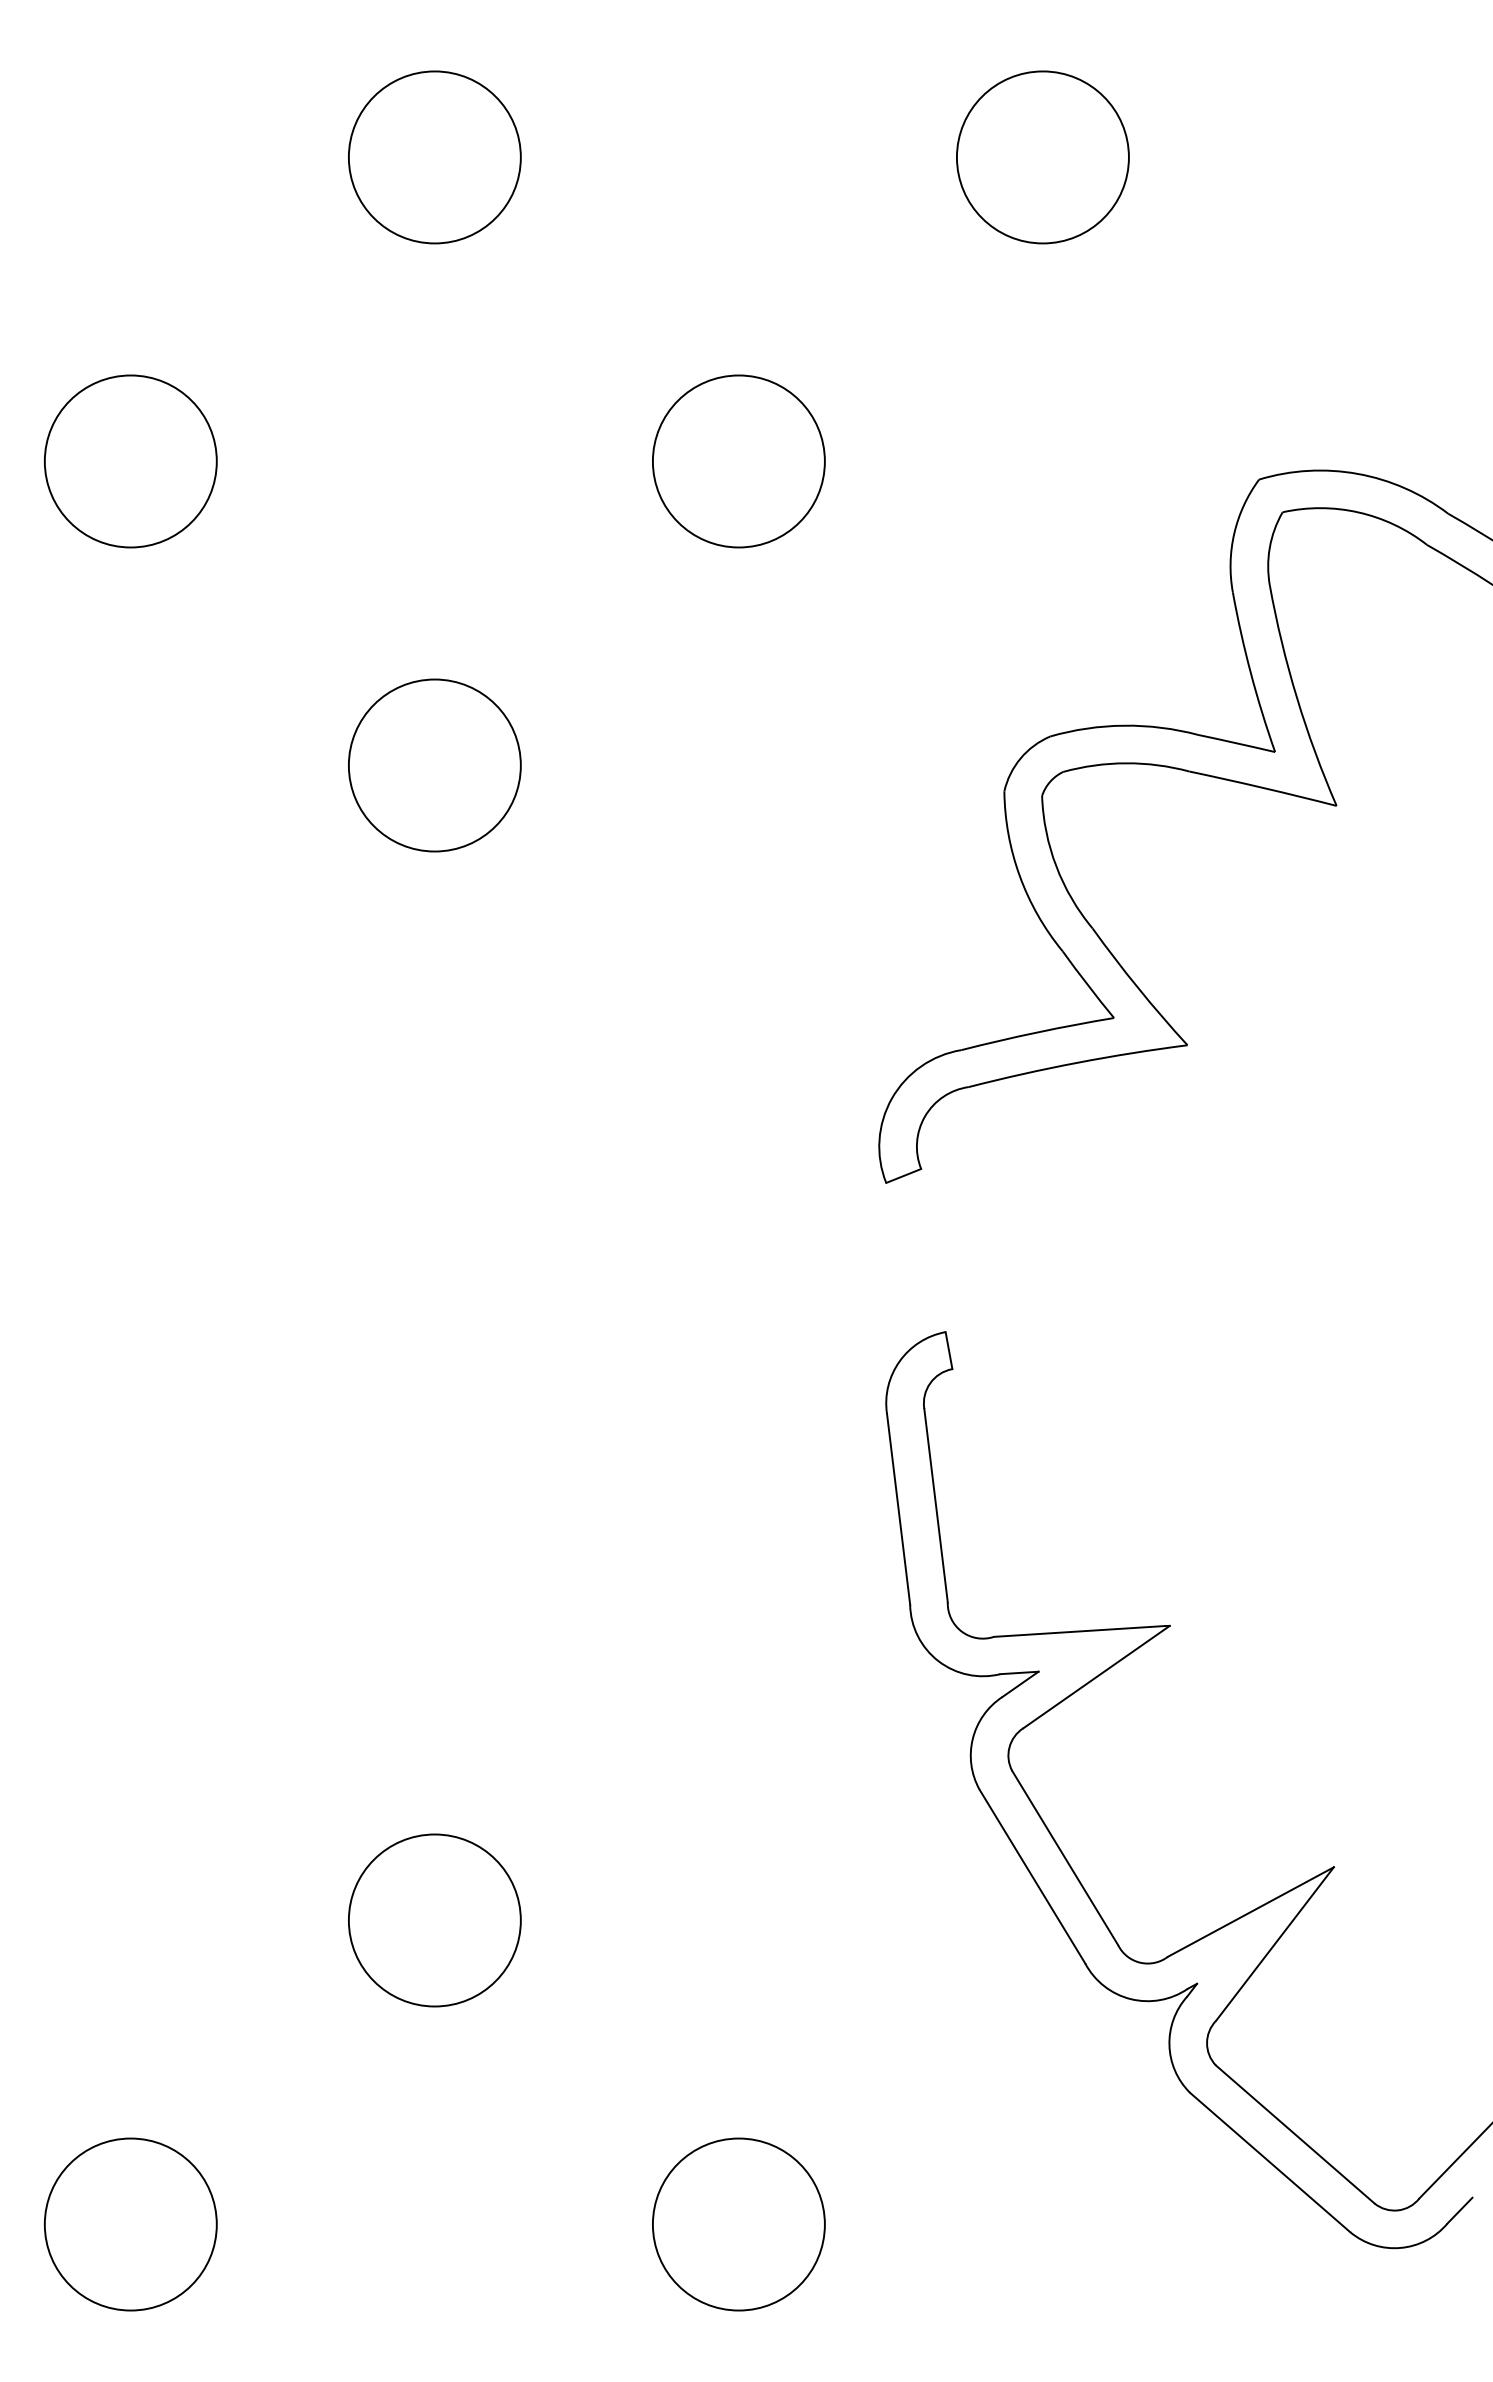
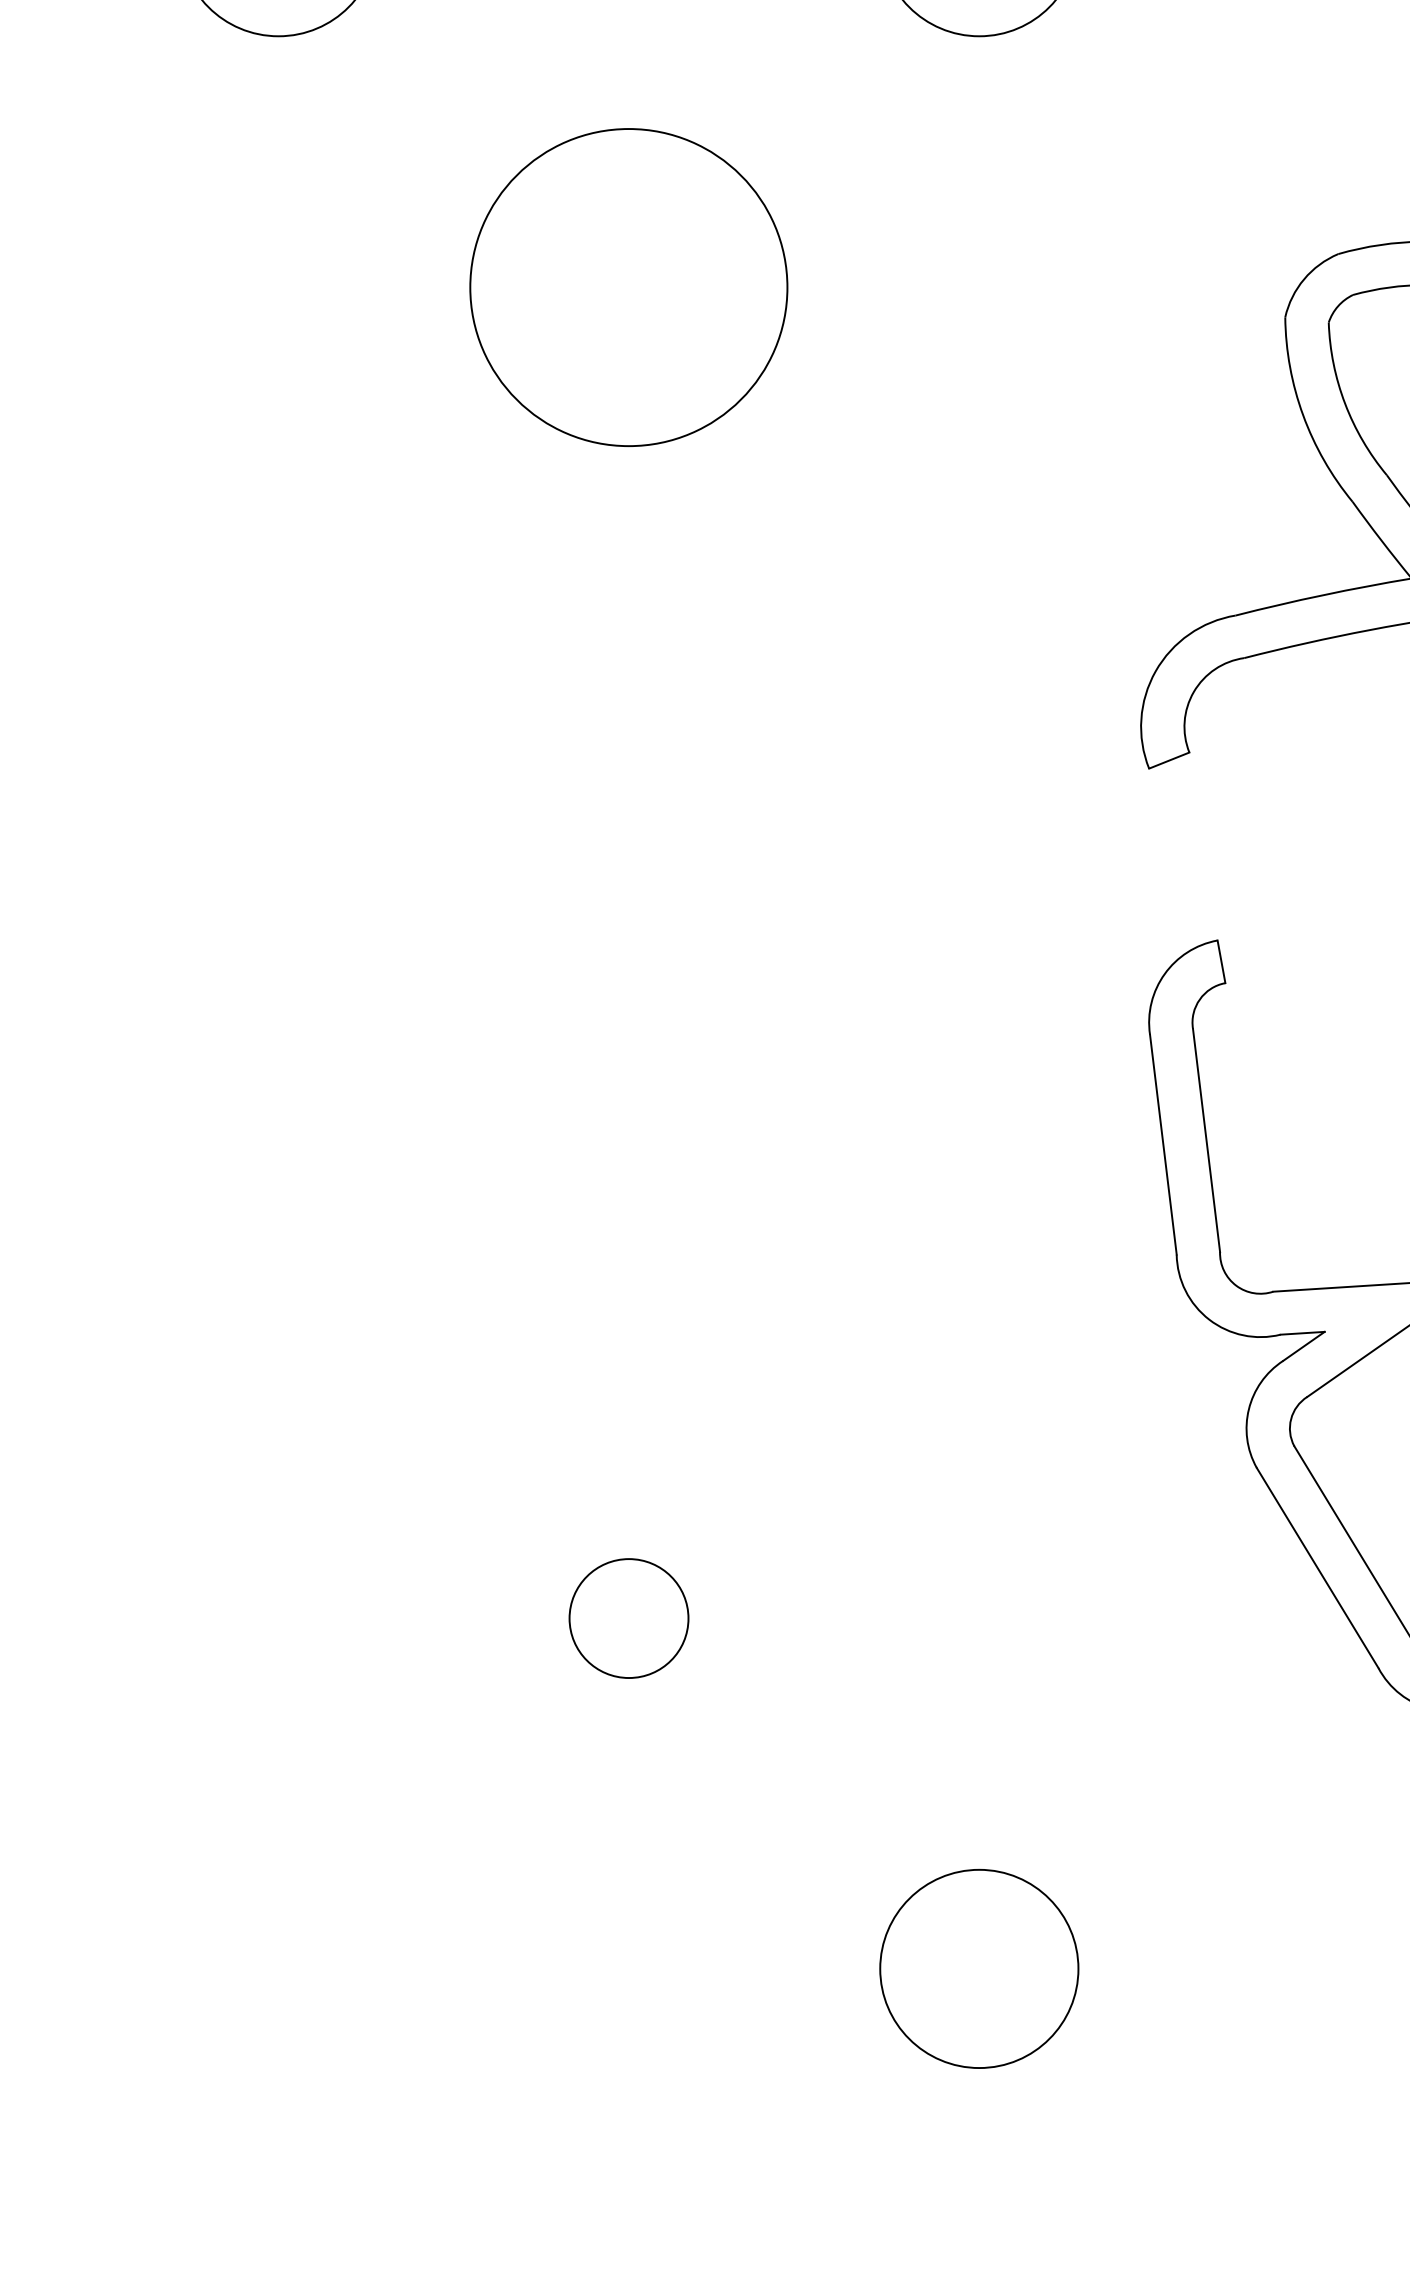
circle: (434, 765) -> (628, 287), size x1.6
circle: (434, 1920) -> (628, 1618), size x0.6
circle: (130, 2224) -> (278, 1968), removed

